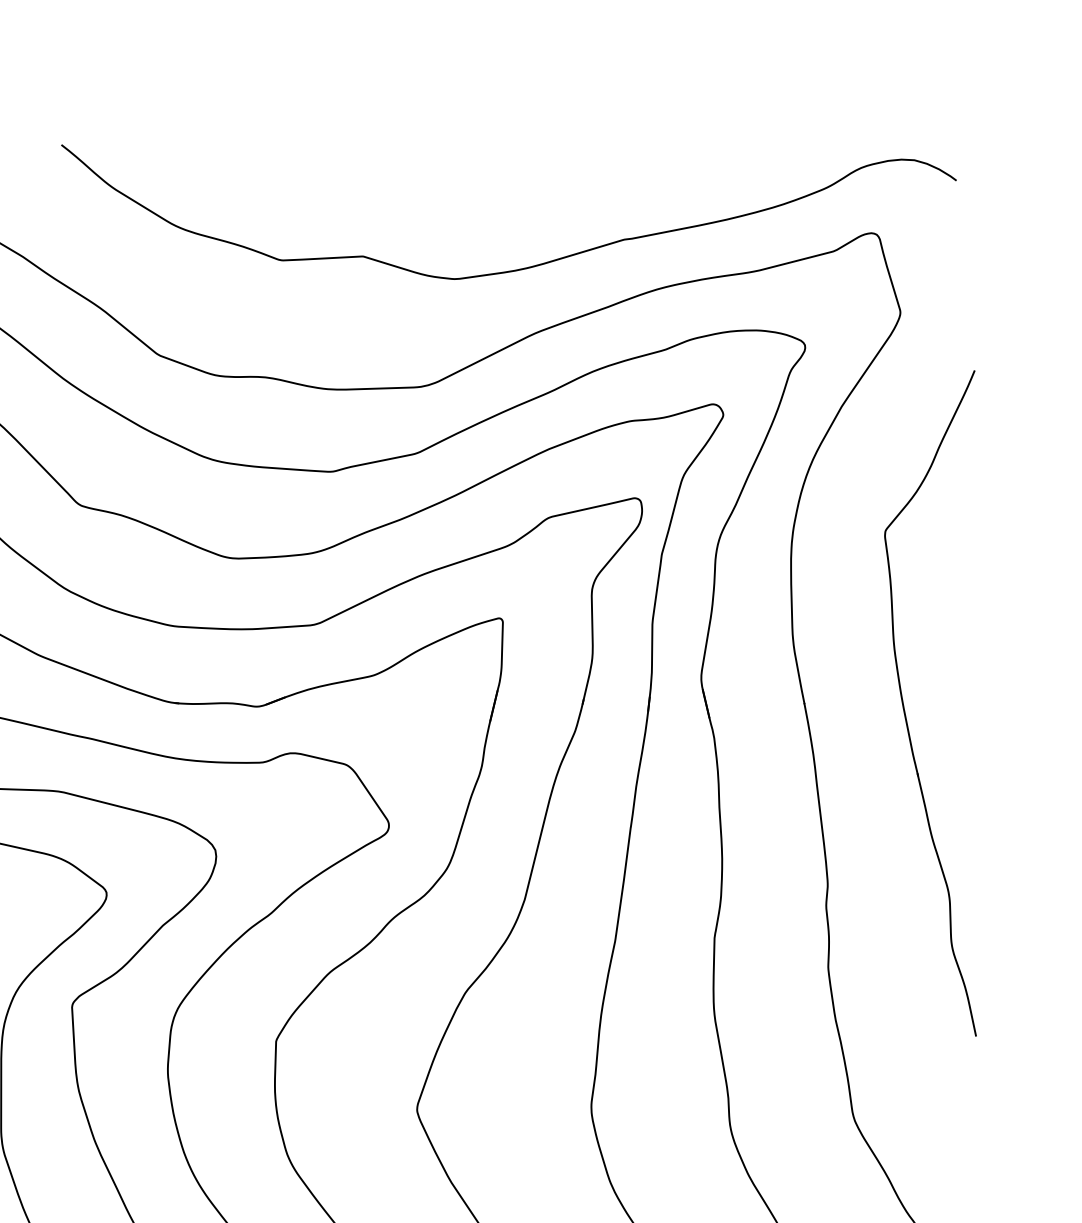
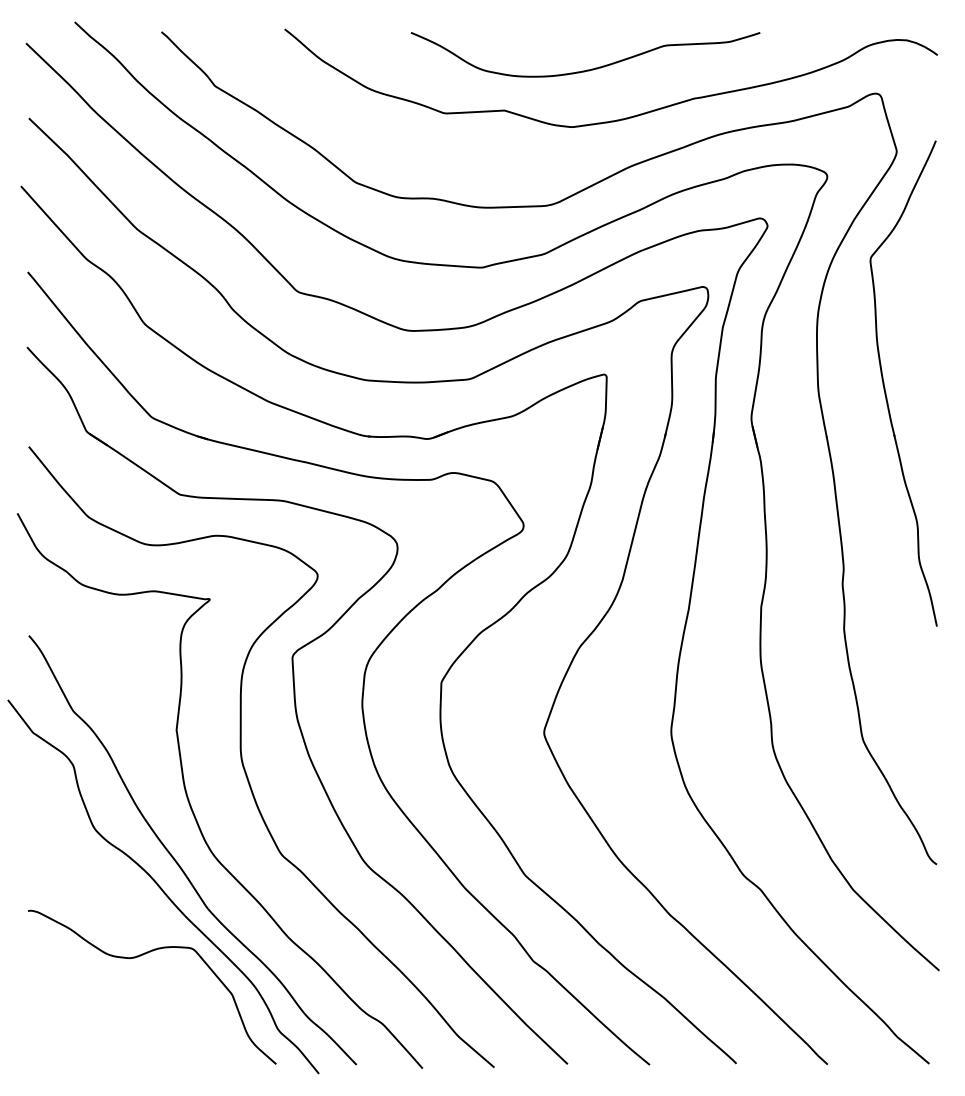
curve: (476, 200) -> (587, 69), added
part: (905, 708) -> (885, 387), moved

